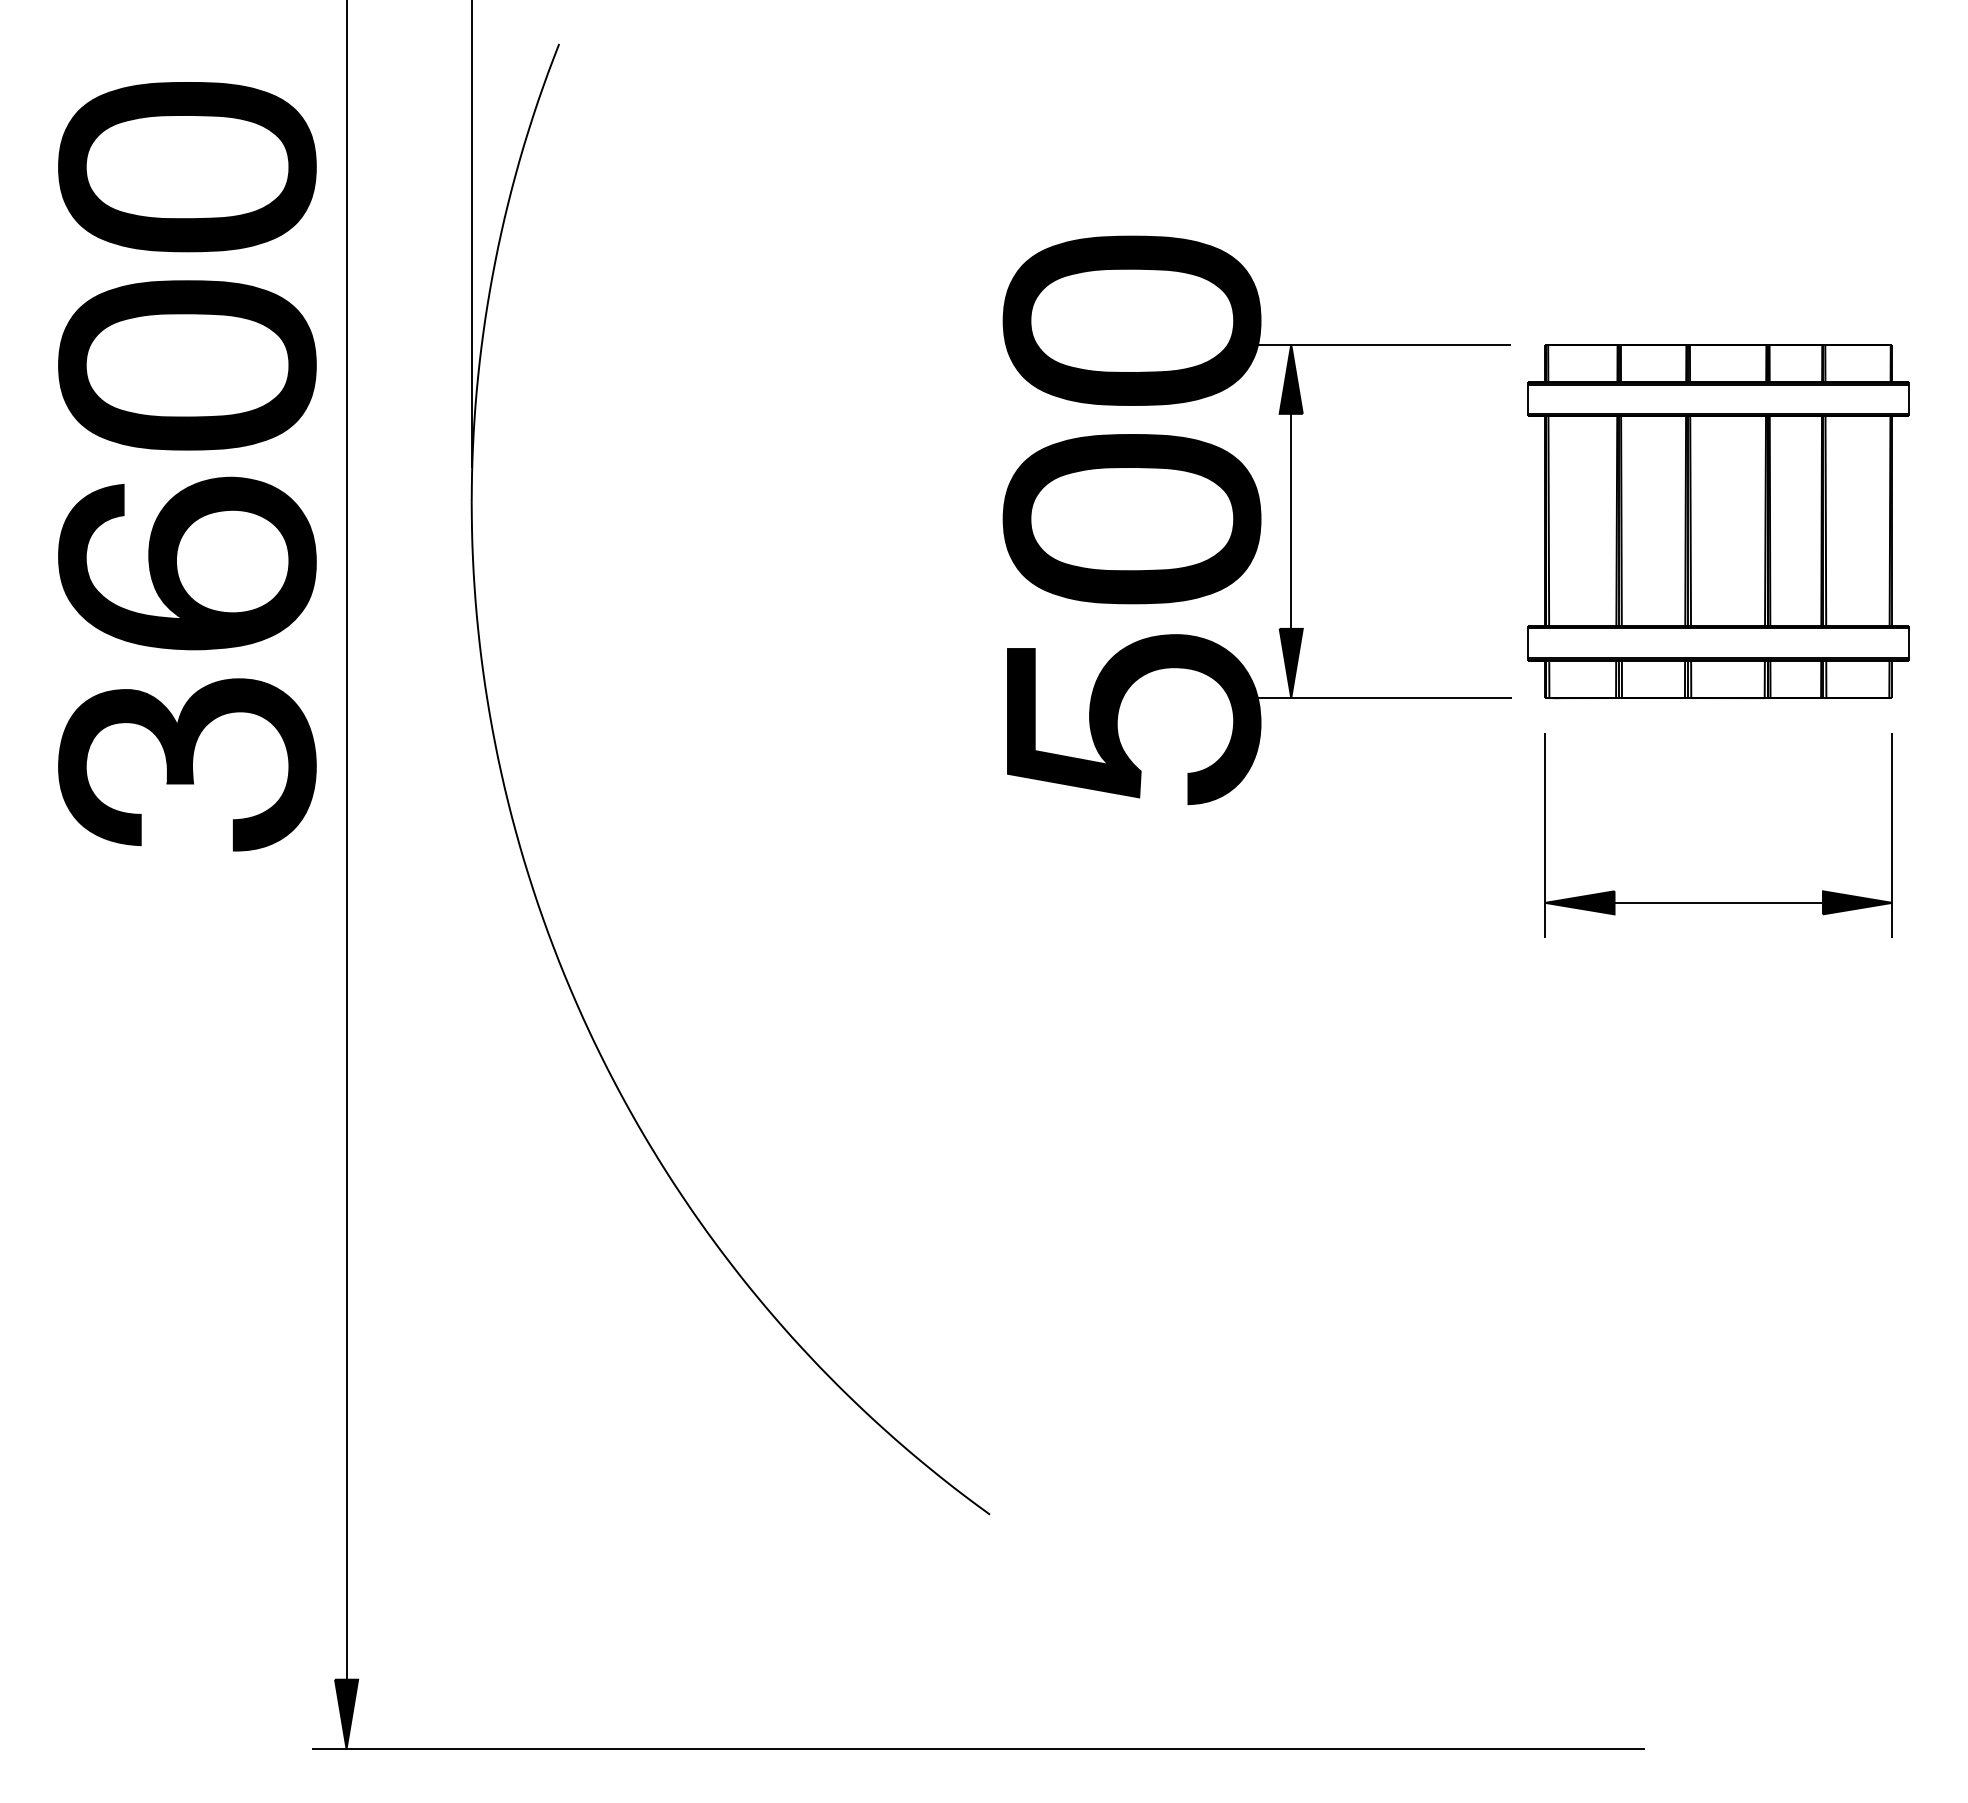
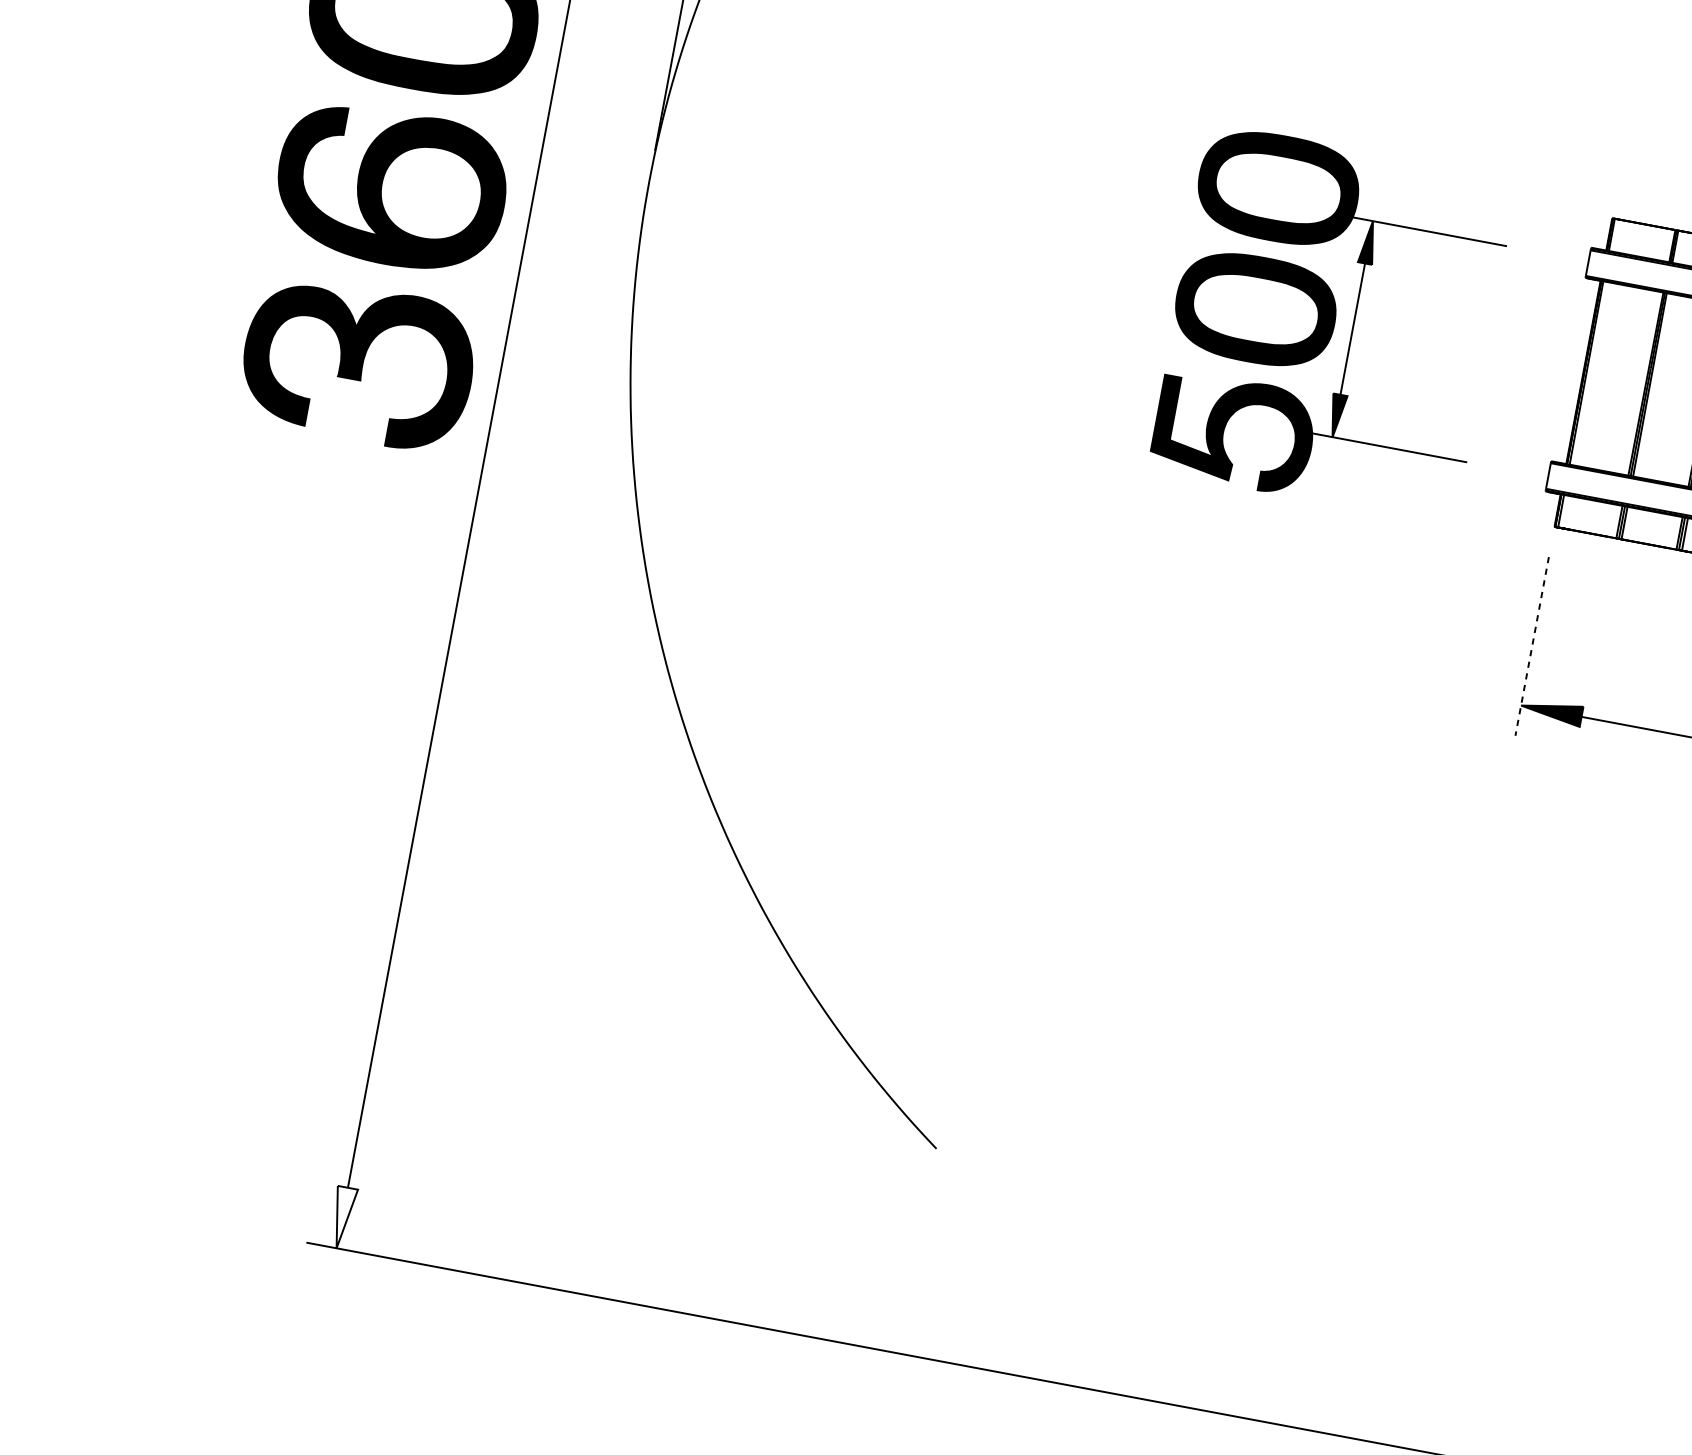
part: (1256, 520) -> (1331, 324), size x0.7
line: (1545, 835) -> (1532, 646), solid -> dashed
fill: (346, 1714) -> (342, 1218), removed

